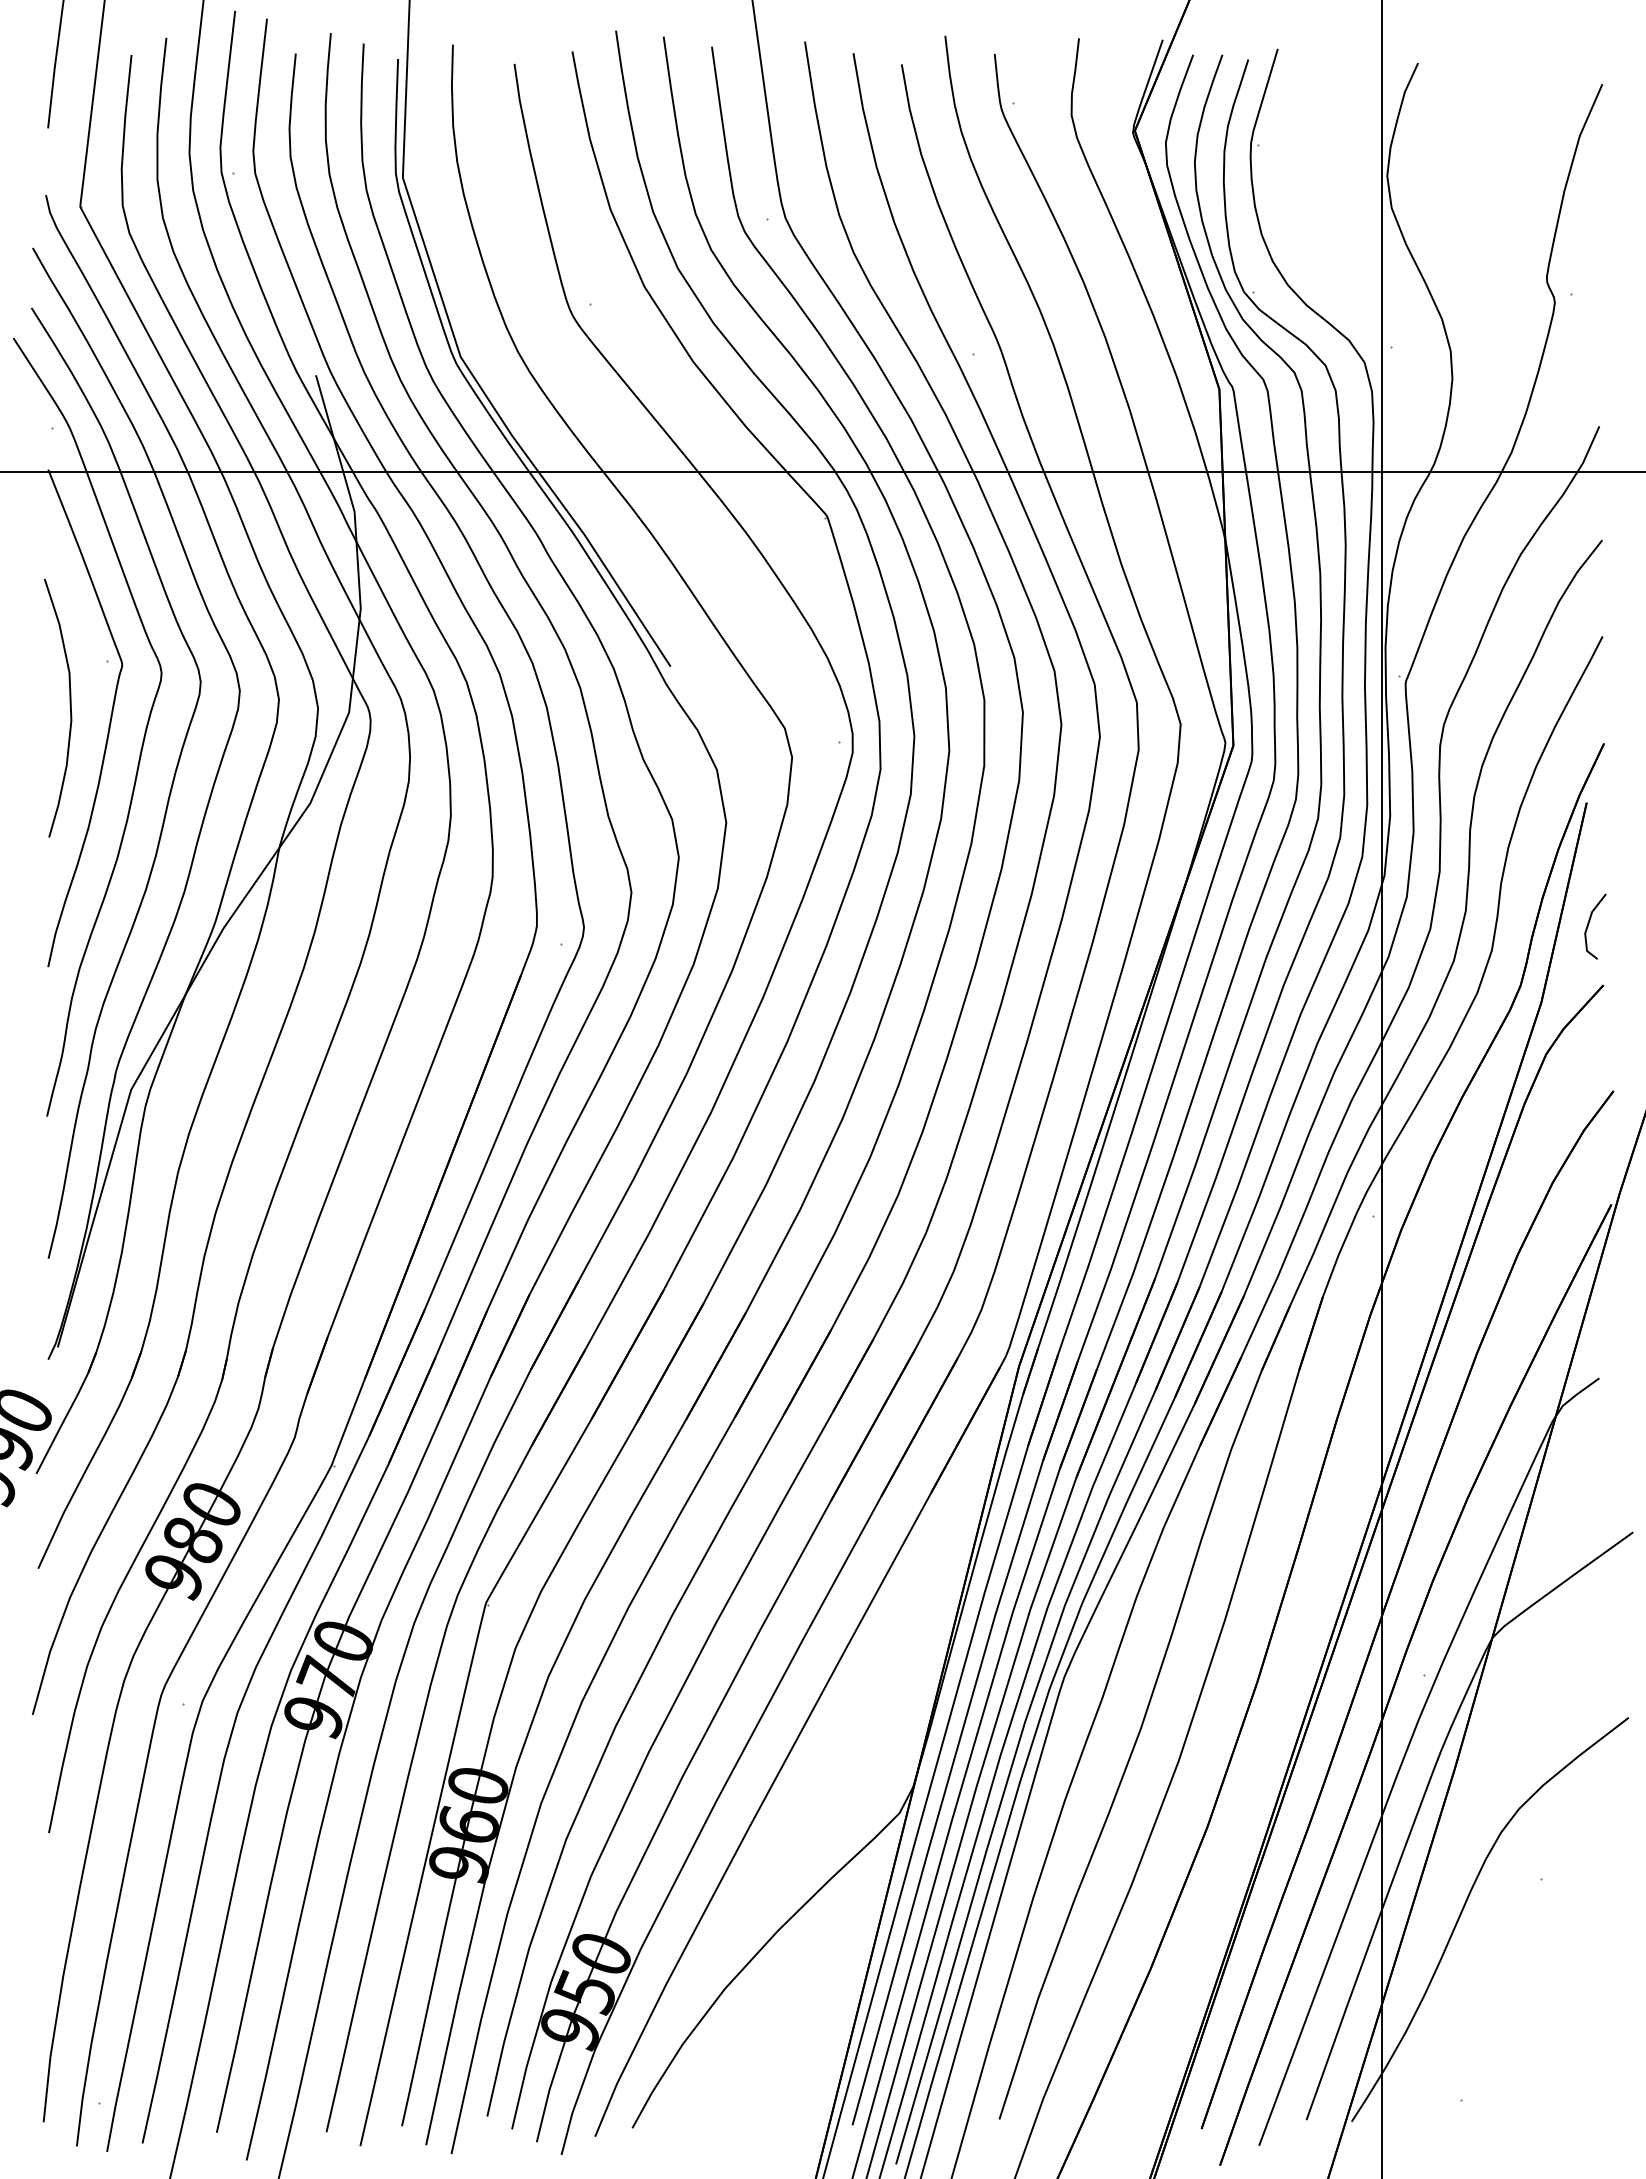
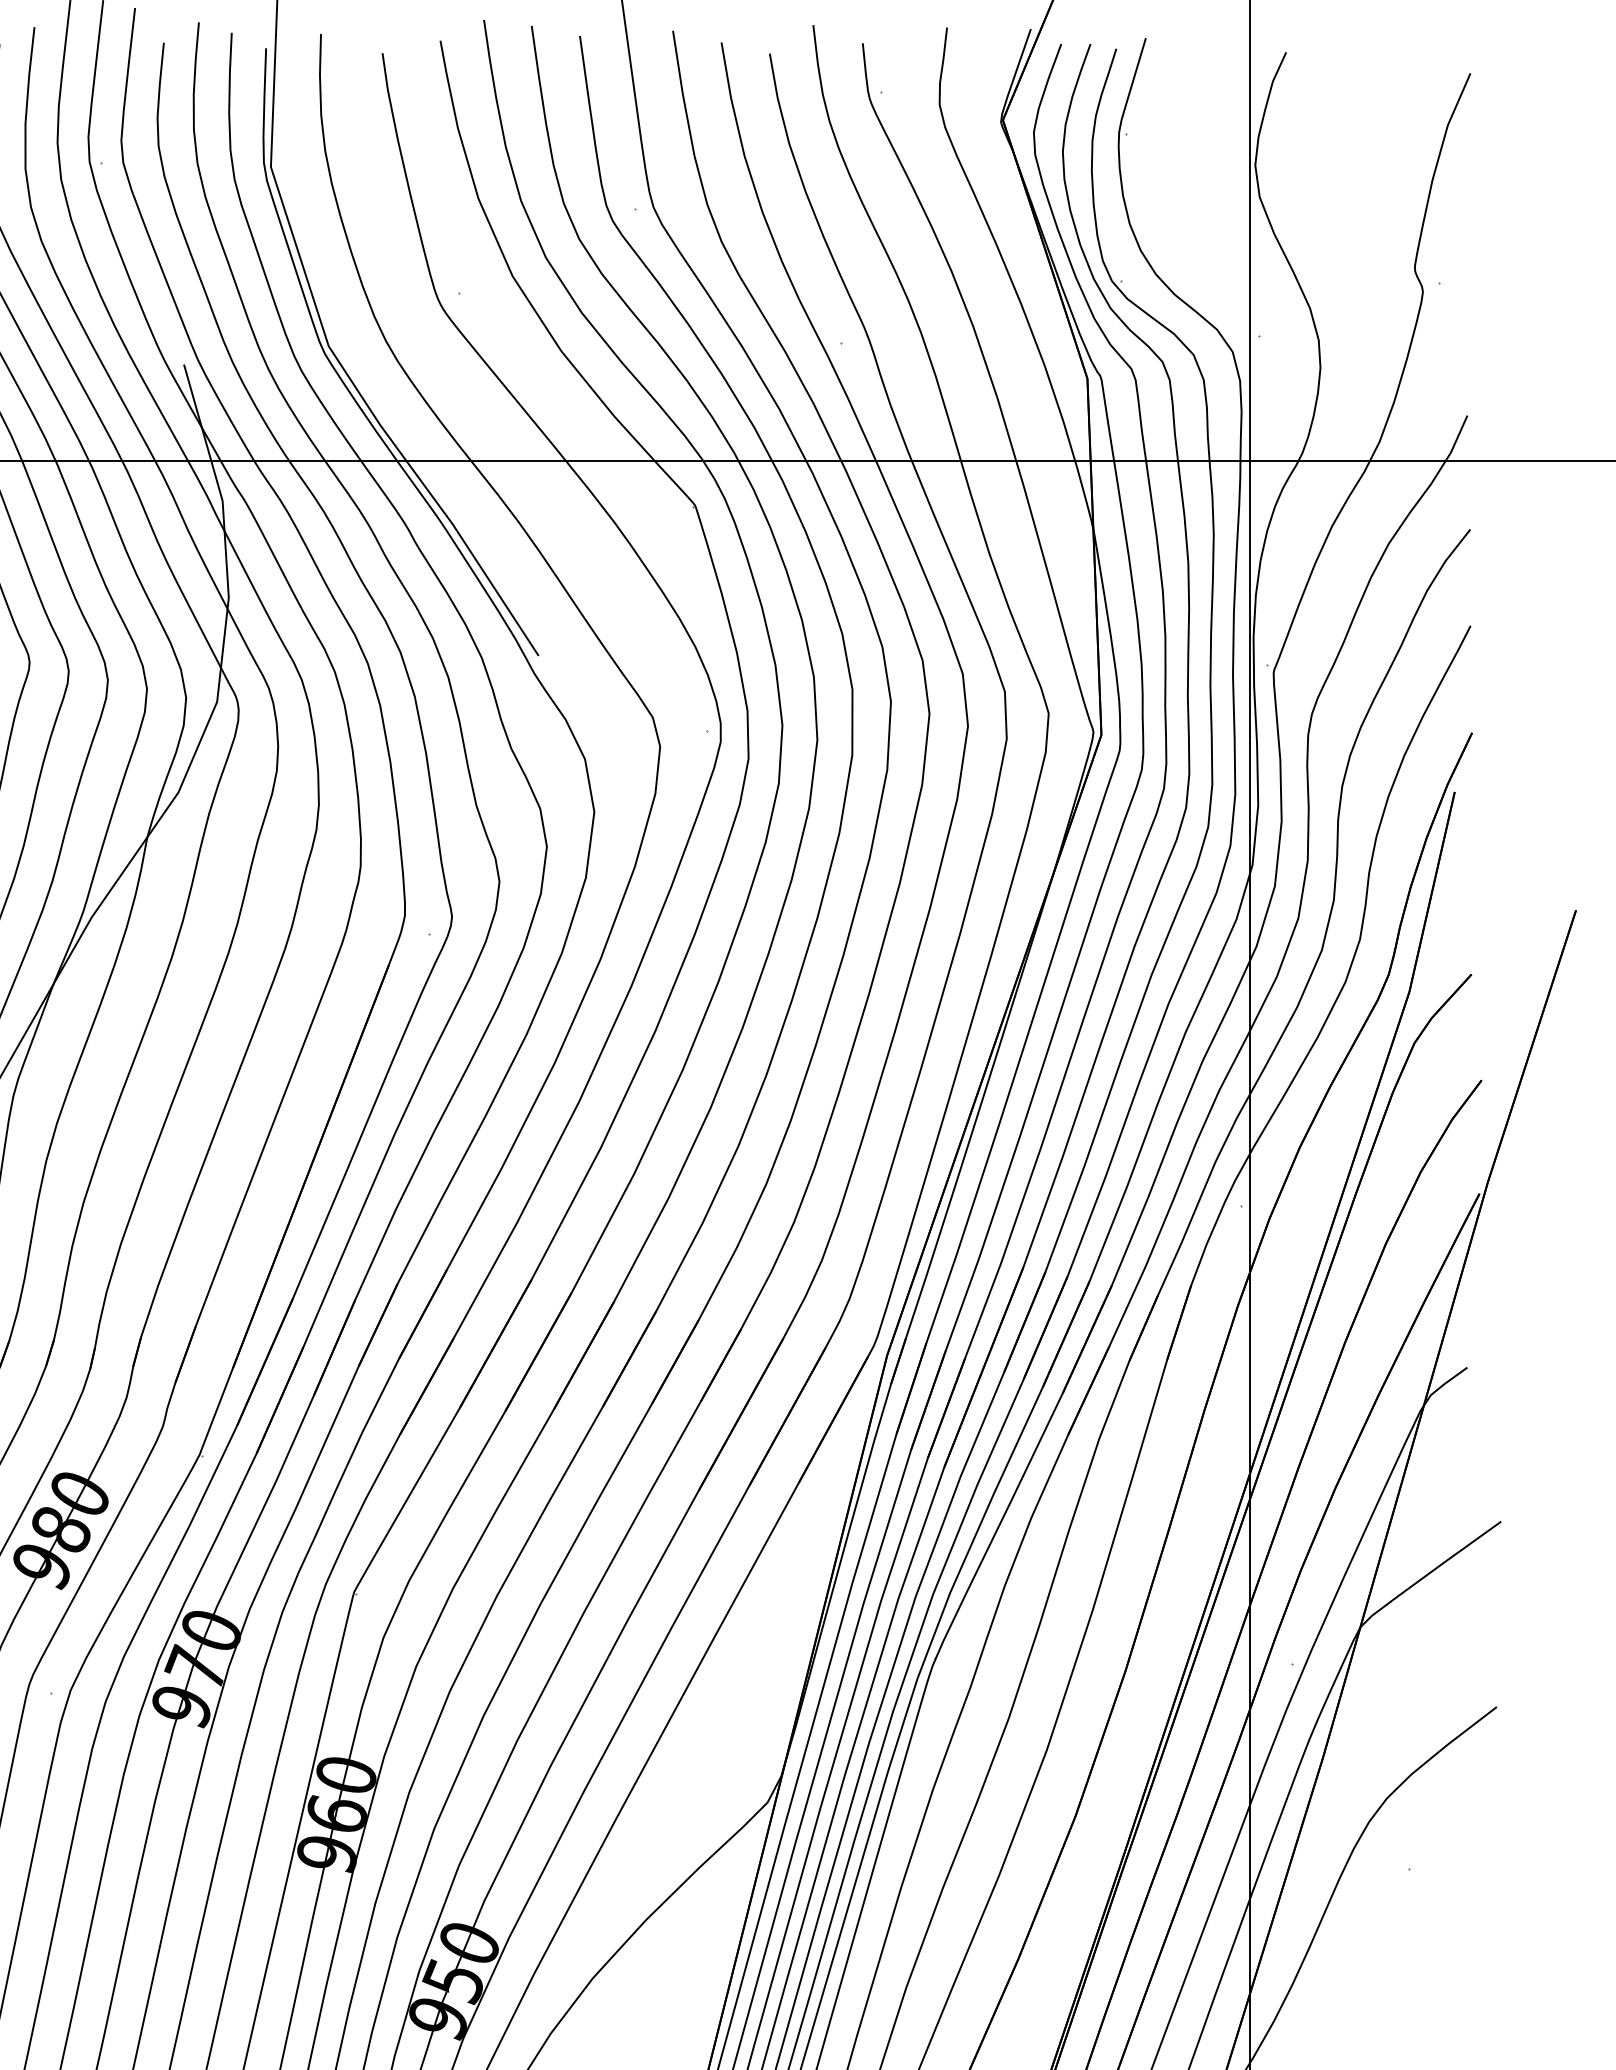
line: (1589, 924) -> (1457, 913), removed

